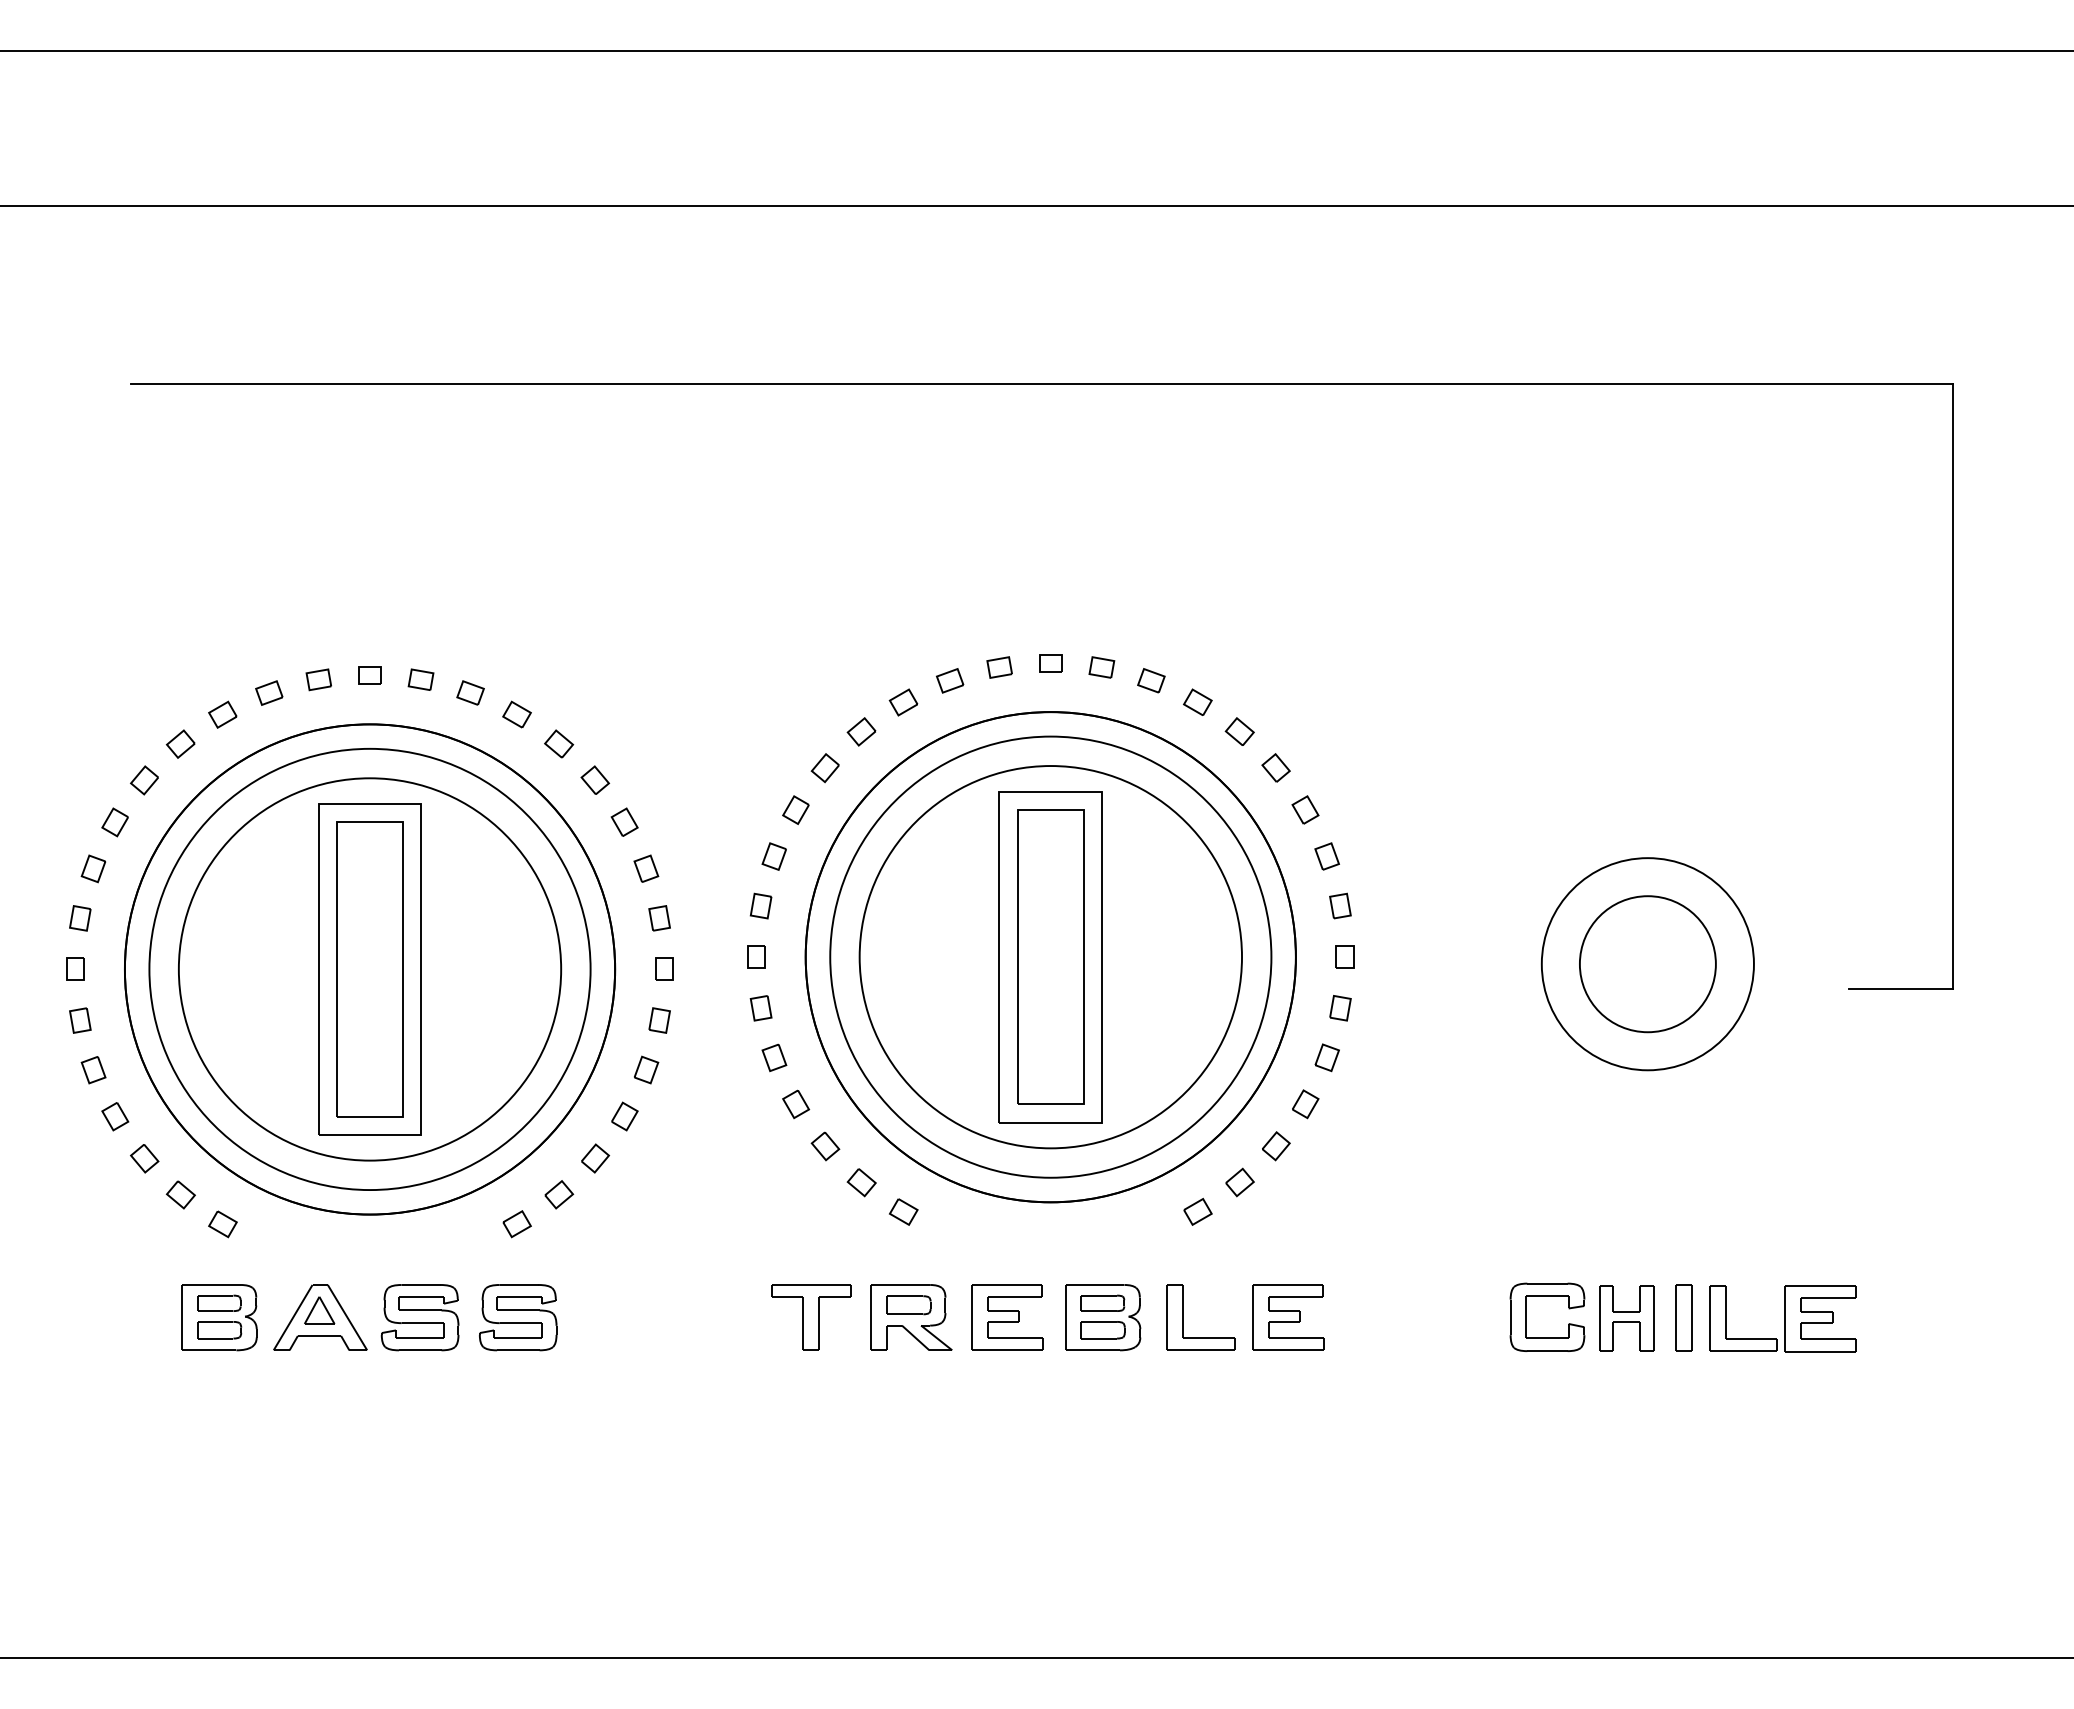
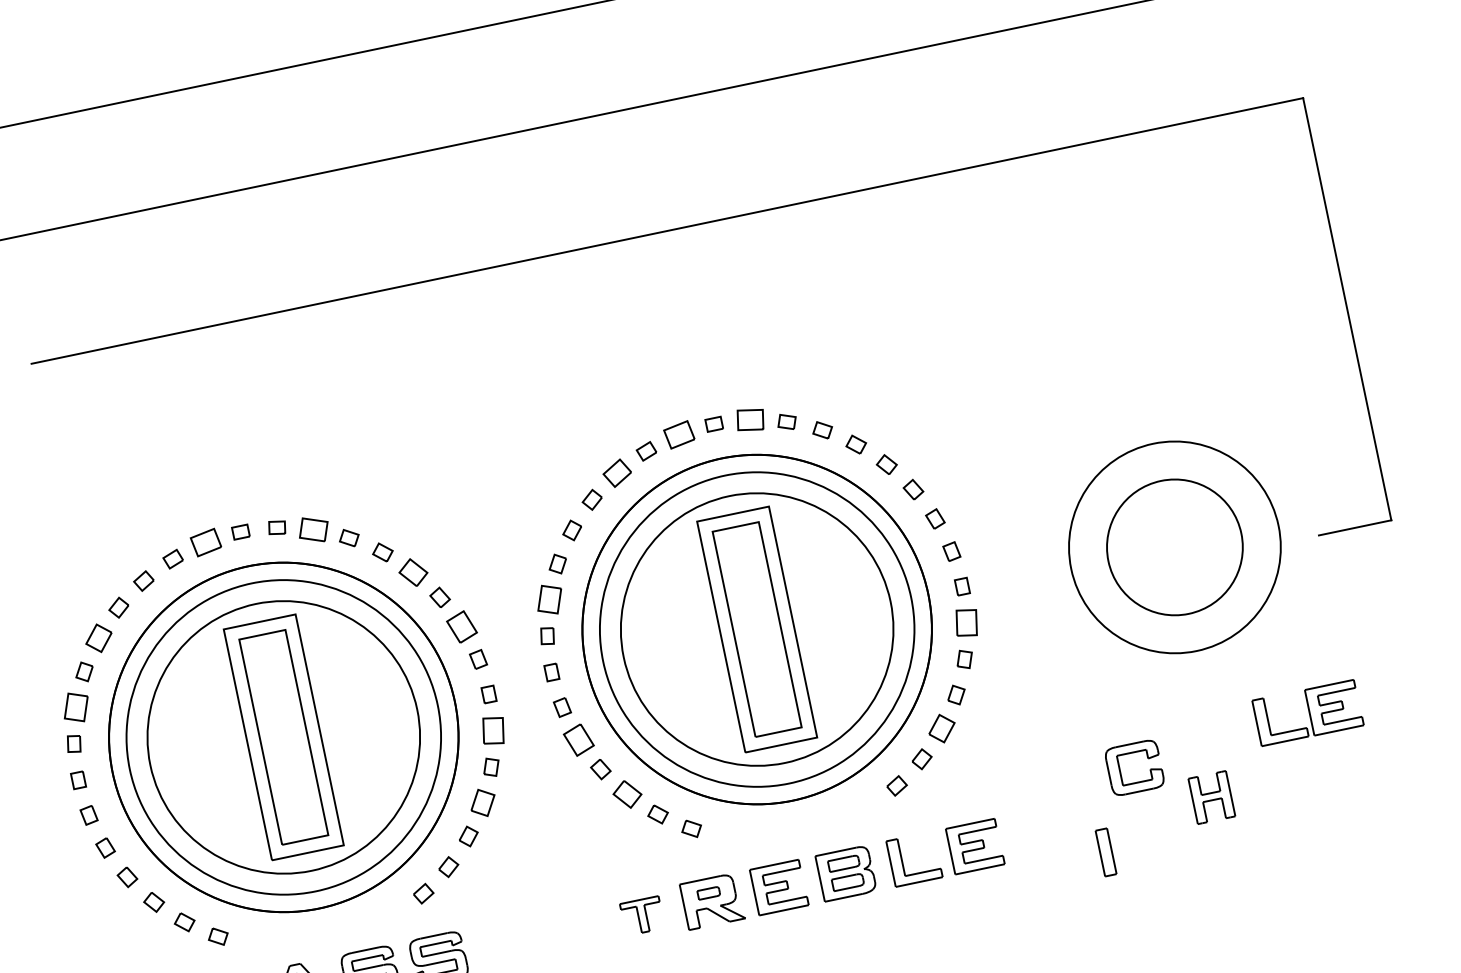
part: (999, 667) -> (679, 434), size x1.6
part: (1101, 667) -> (750, 420), size x1.6
part: (318, 679) -> (205, 542), size x1.6
part: (470, 692) -> (313, 529), size x1.6
part: (903, 702) -> (617, 473), size x1.4
part: (595, 779) -> (413, 571), size x1.4
part: (144, 780) -> (98, 638), size x1.4
part: (773, 856) -> (548, 599), size x1.6
part: (93, 868) -> (76, 707), size x1.6
part: (646, 868) -> (462, 626), size x1.6
circle: (1647, 964) -> (1174, 547), size x1.4
circle: (1647, 964) -> (1174, 547), size x1.4
part: (1340, 1008) -> (966, 623), size x1.6
part: (659, 1020) -> (493, 730), size x1.6
part: (774, 1057) -> (578, 739), size x1.6
part: (624, 1116) -> (482, 802), size x1.4
part: (825, 1146) -> (627, 794), size x1.4
part: (1276, 1146) -> (942, 728), size x1.4
part: (1547, 1296) -> (1131, 753), moved
part: (908, 1305) -> (708, 893), size x0.7
part: (811, 1317) -> (642, 915), size x0.7
part: (1683, 1317) -> (1105, 851), moved
part: (1782, 1318) -> (1307, 712), moved

